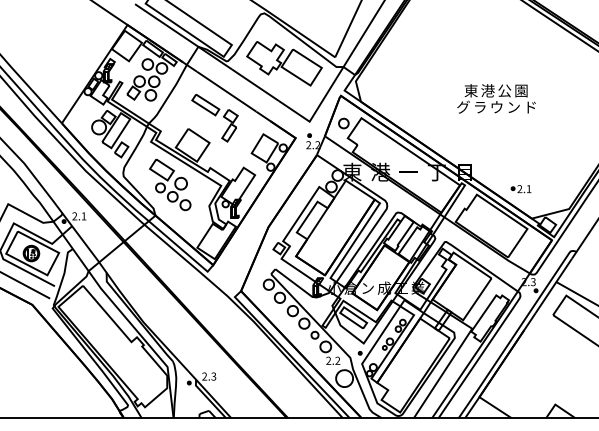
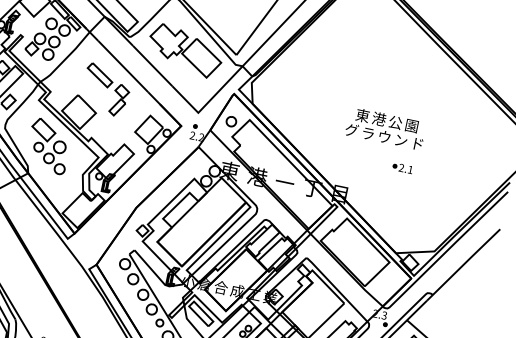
part: (520, 189) -> (402, 168), moved
text: (367, 287) -> (221, 287), ン -> 合

